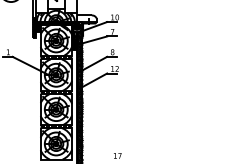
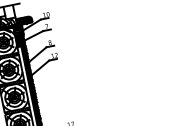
hatch: (86, 18) -> (23, 20), added

